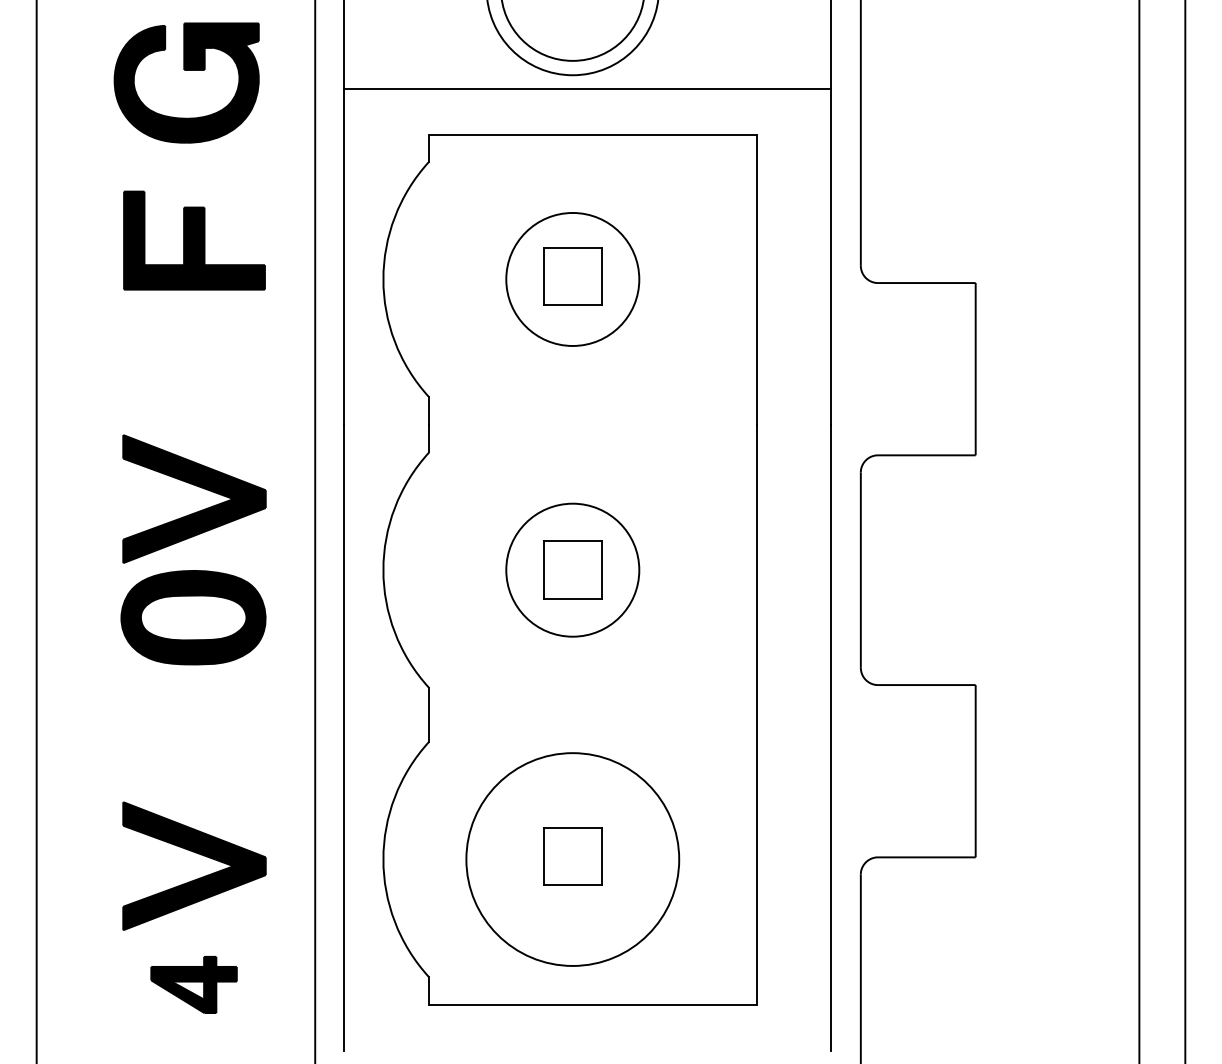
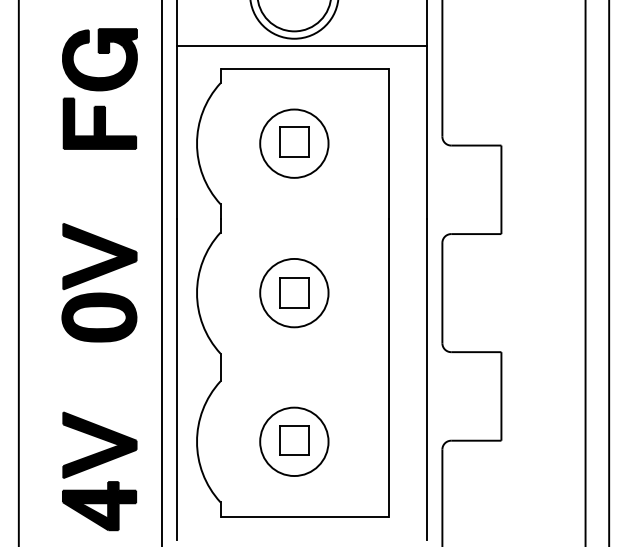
part: (185, 82) -> (99, 59), moved
circle: (573, 858) -> (294, 441), size x0.62
part: (193, 985) -> (99, 506), size x1.67

